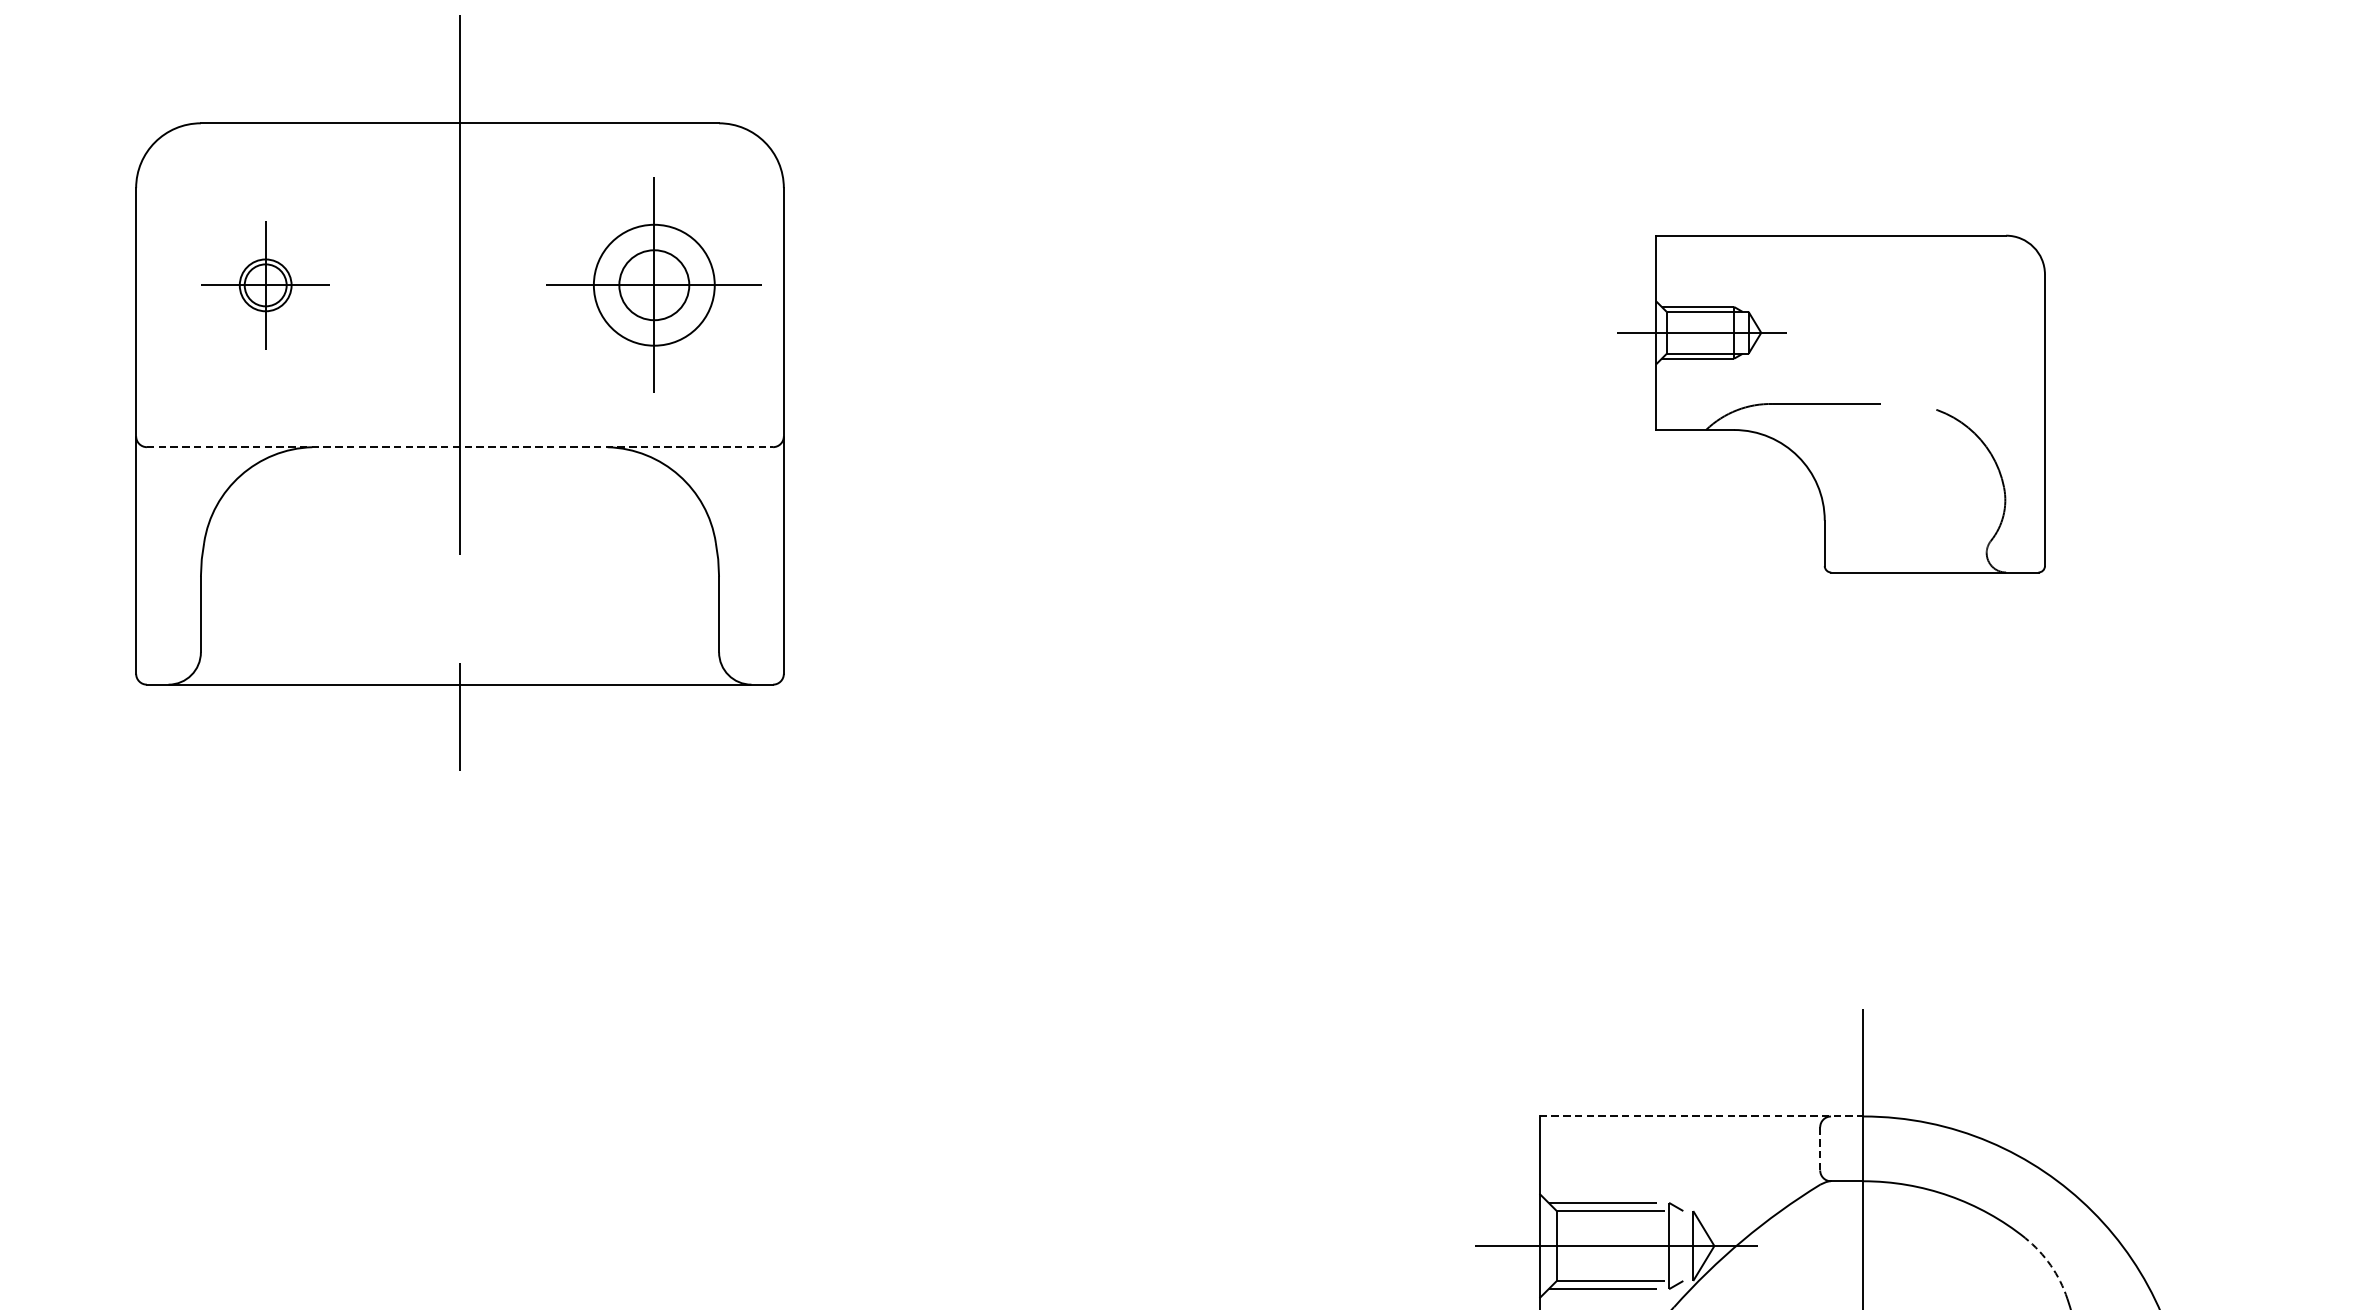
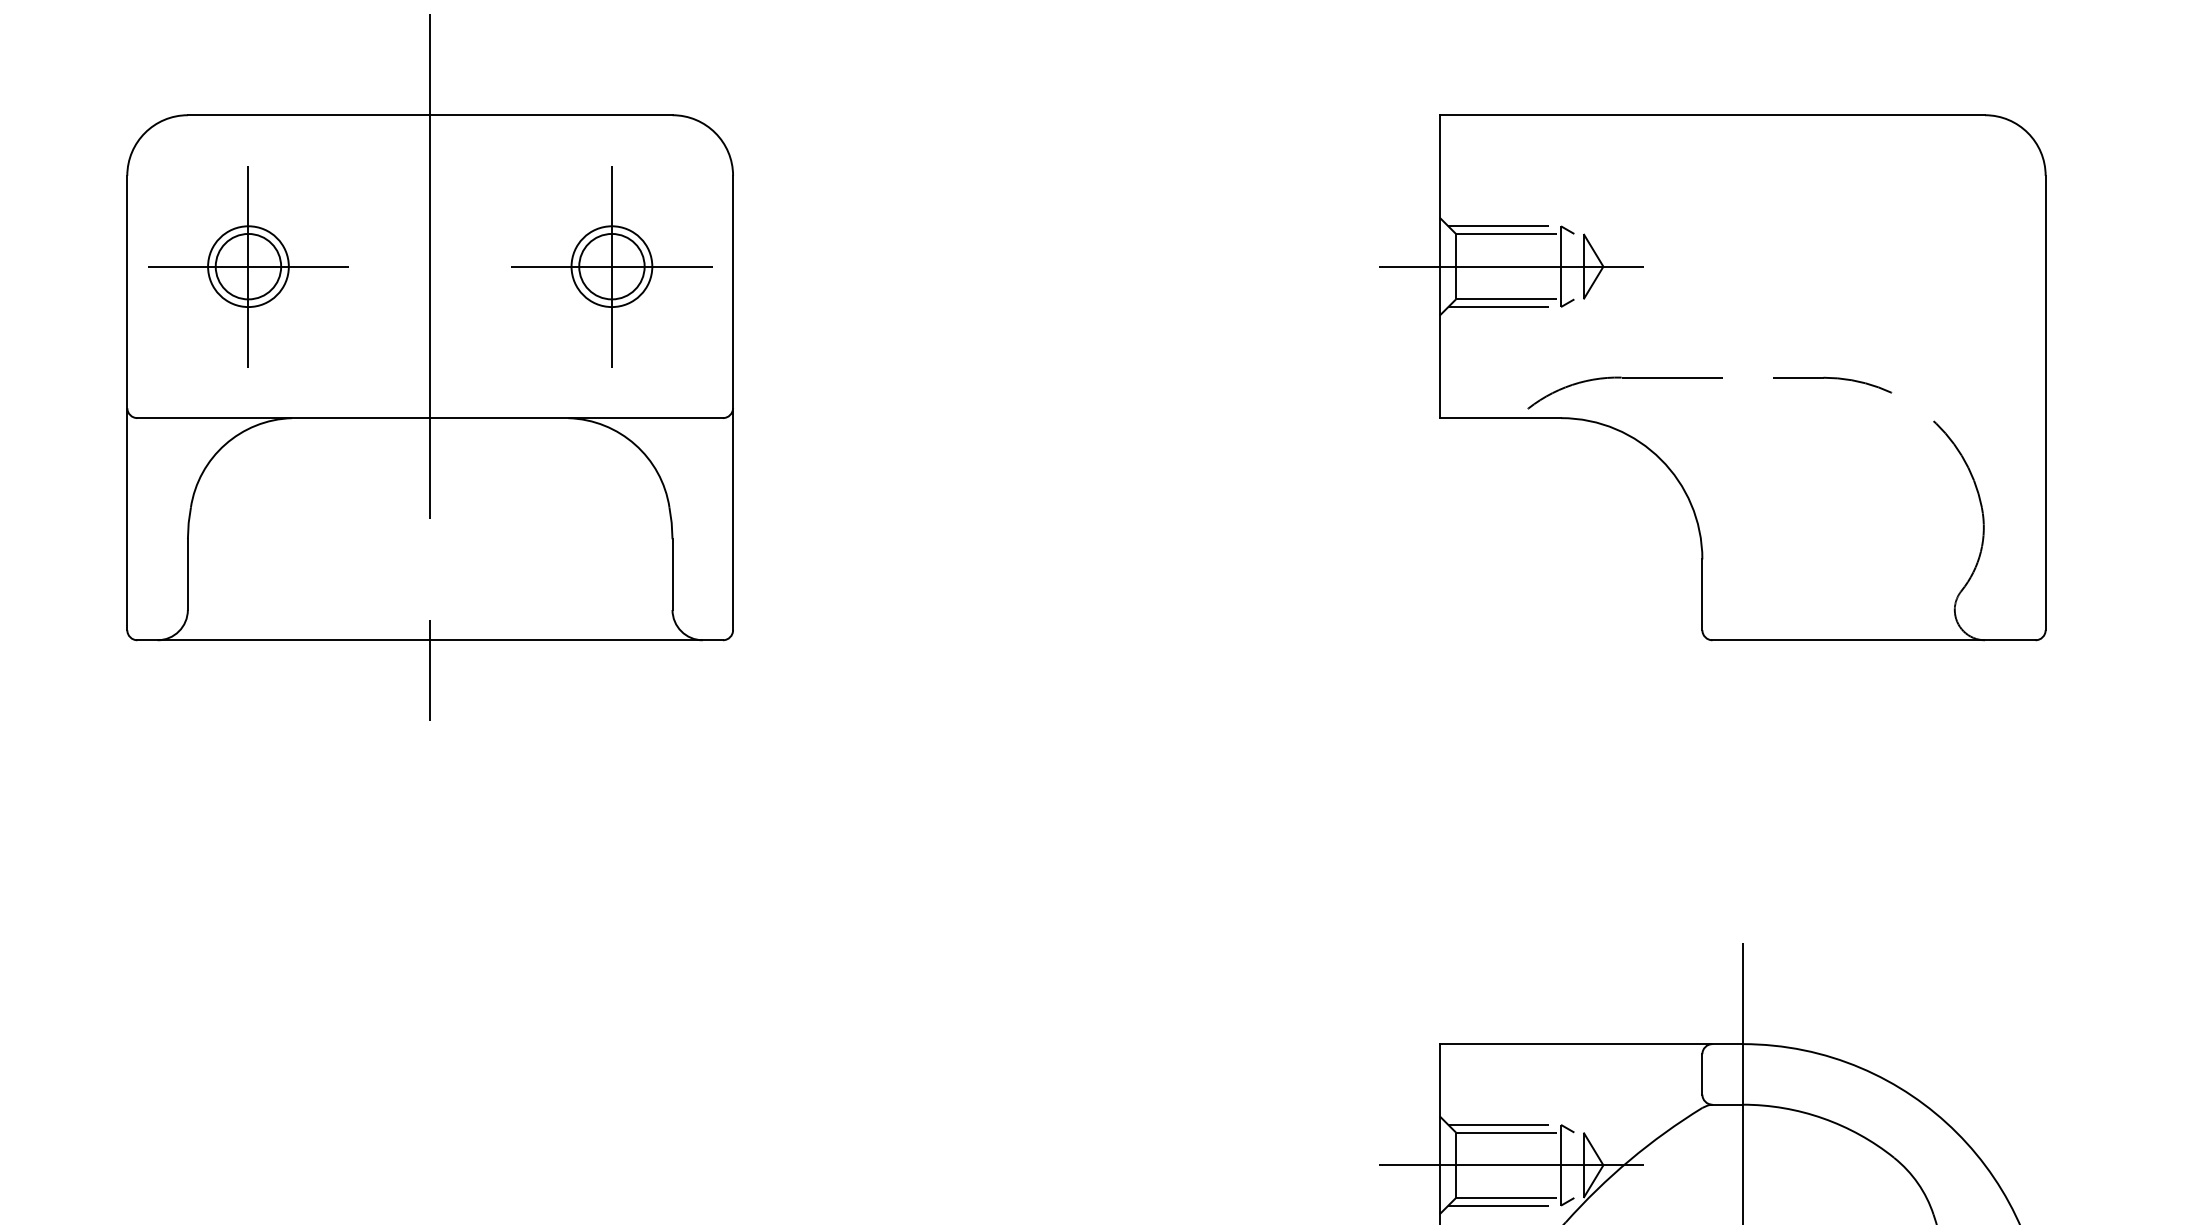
part: (265, 285) -> (248, 266), size x1.67
circle: (653, 285) -> (611, 266), size x0.71
part: (1831, 403) -> (1712, 377), size x1.67
line: (460, 447) -> (430, 418), dashed -> solid
line: (1701, 1116) -> (1591, 1044), dashed -> solid
line: (1820, 1148) -> (1702, 1074), dashed -> solid
arc: (2051, 1265) -> (1918, 1183), dashed -> solid

